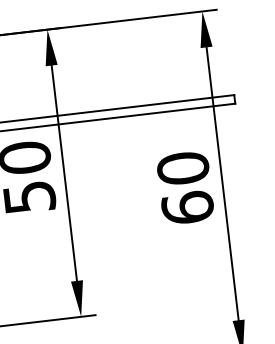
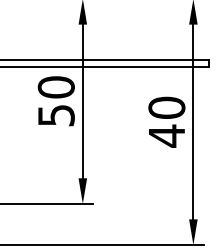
text: (187, 207) -> (166, 135), 60 -> 40

